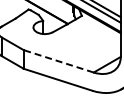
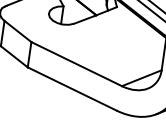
line: (58, 61) -> (76, 64), dashed -> solid

